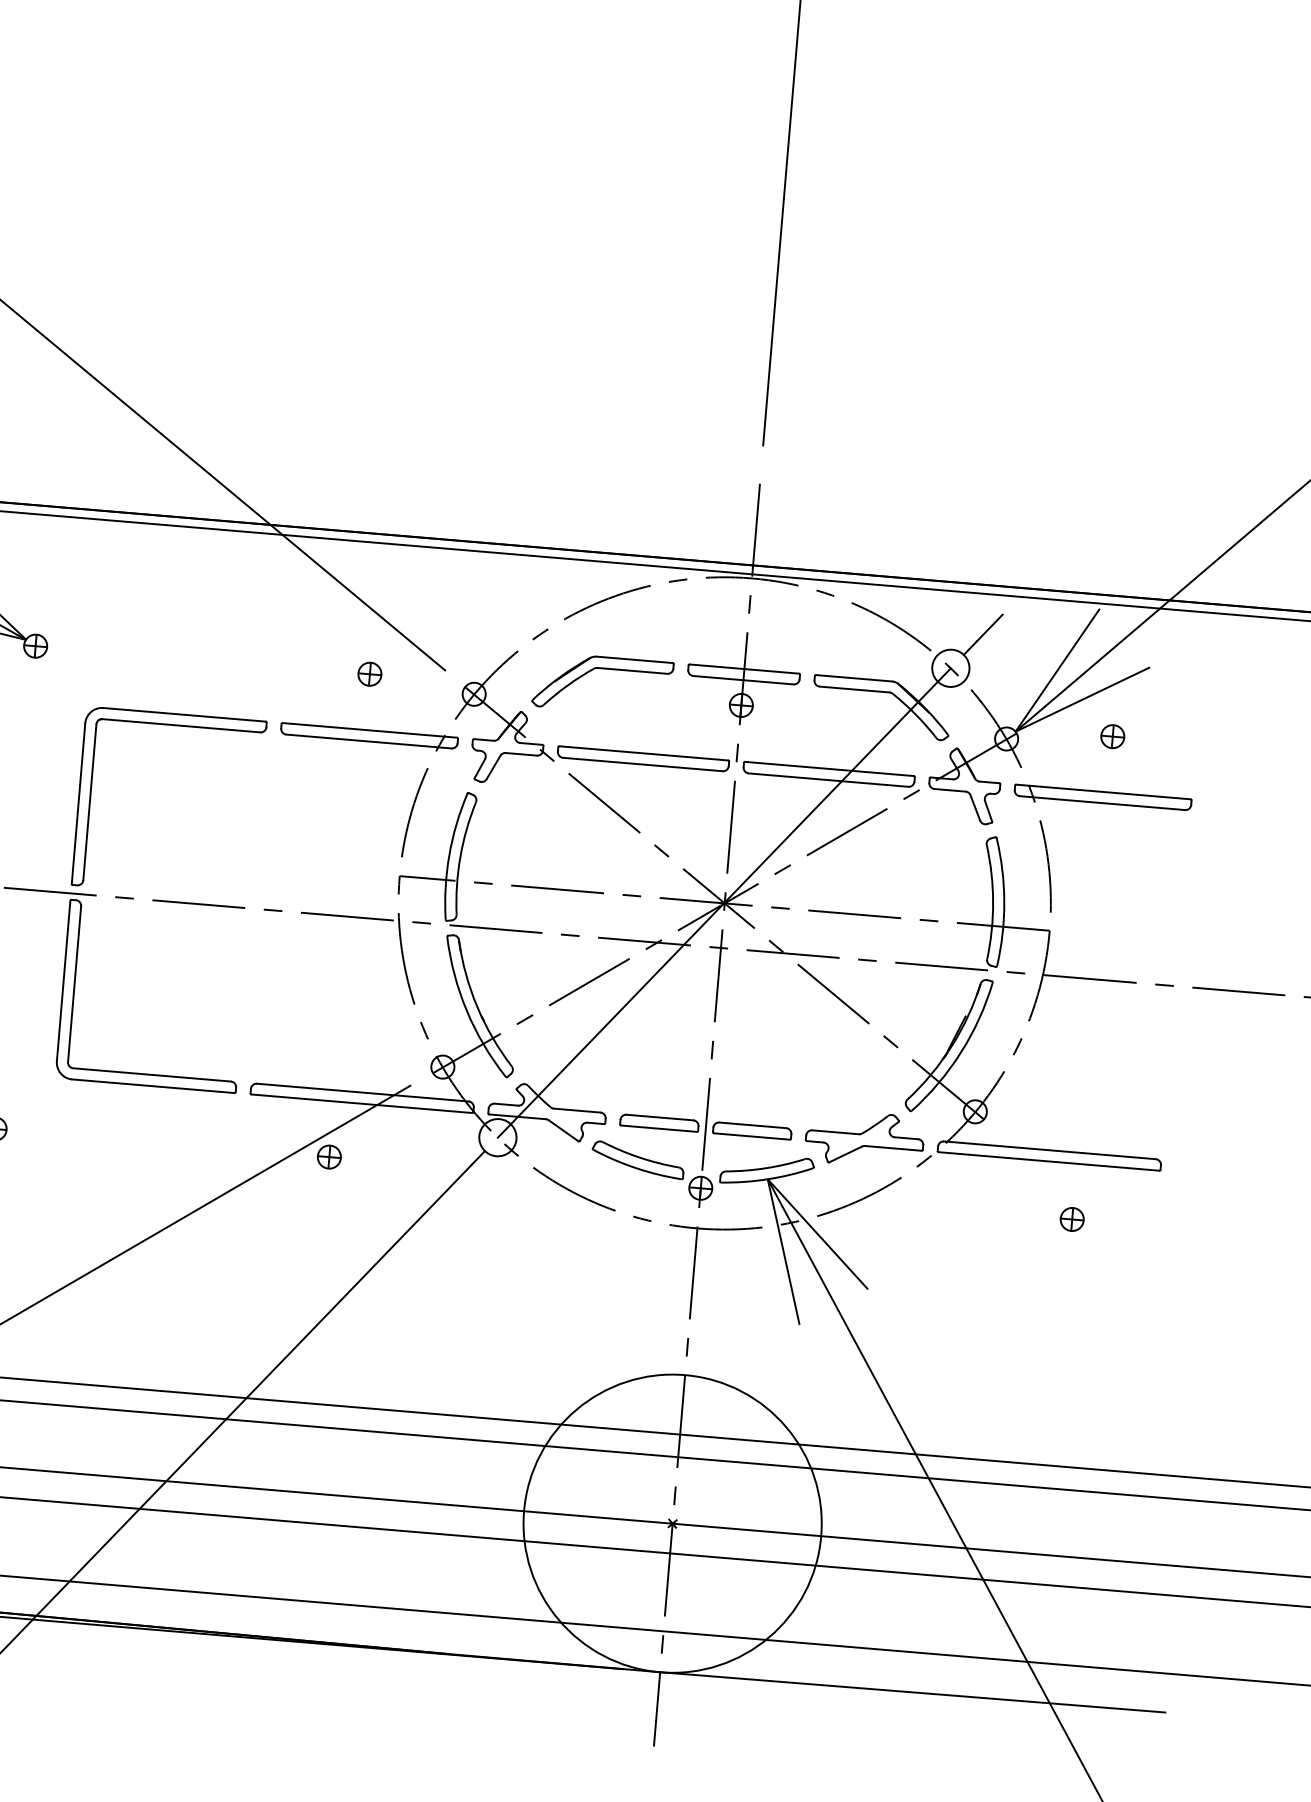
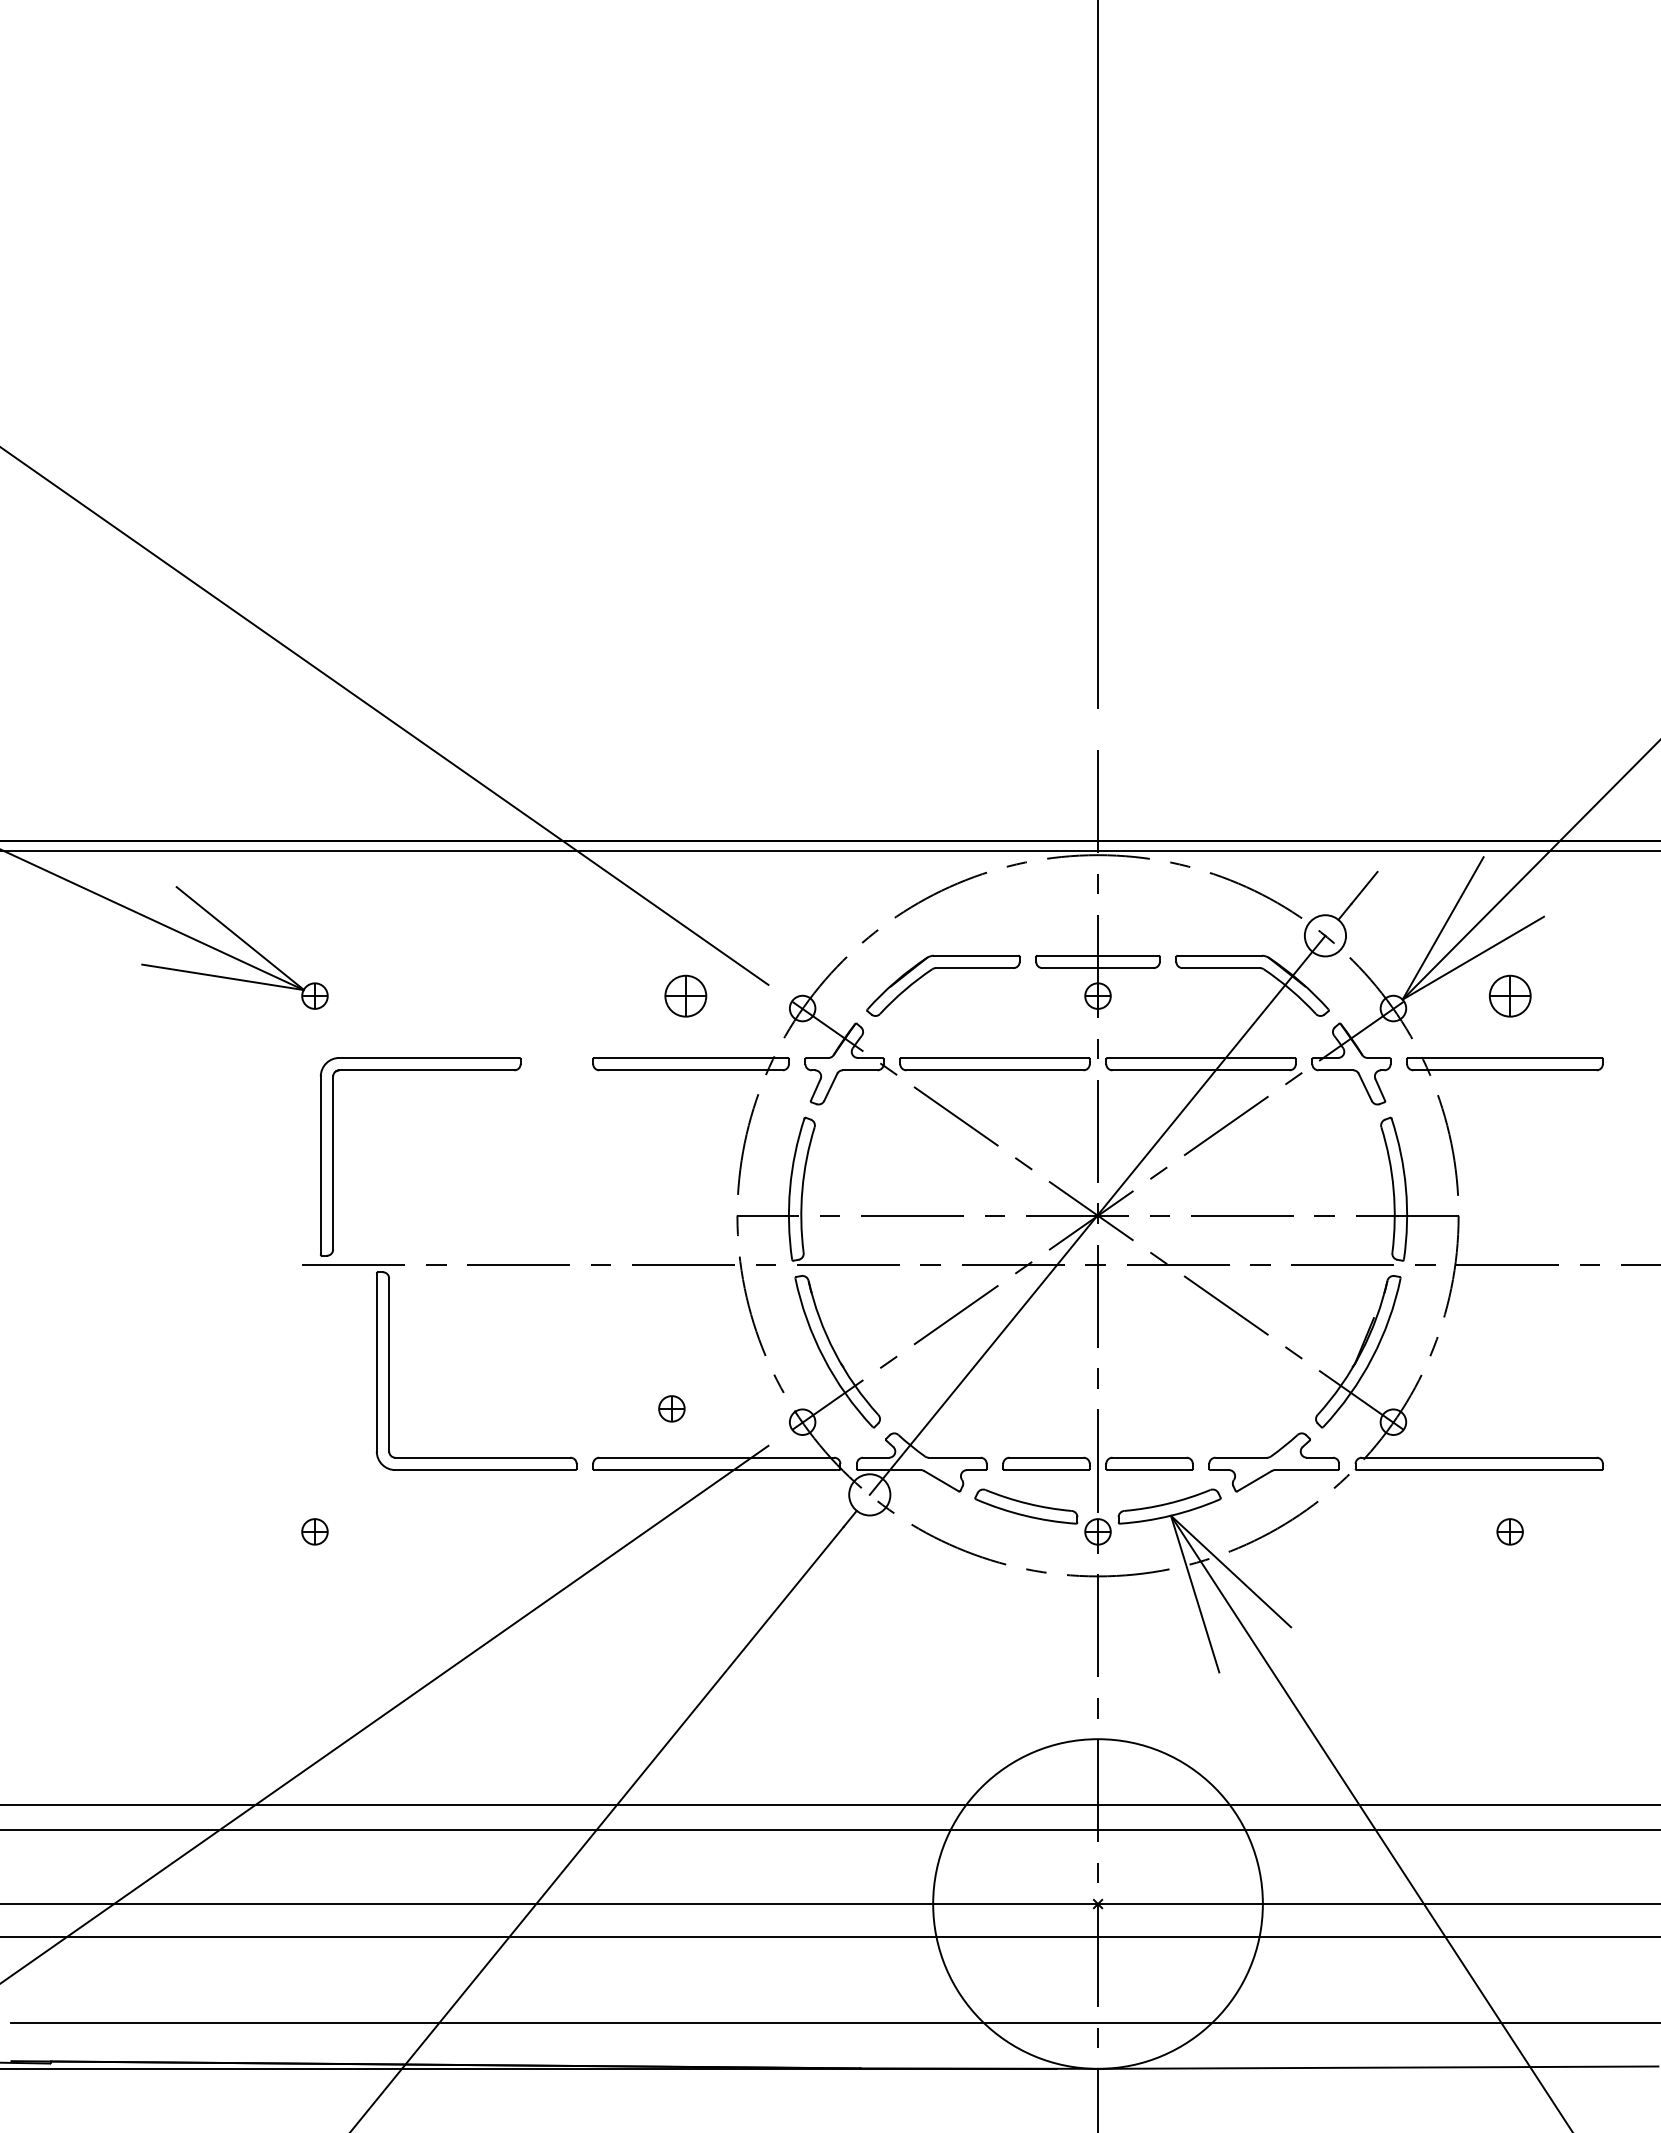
part: (369, 673) -> (685, 995), size x1.6
part: (175, 725) -> (420, 1070), moved
part: (1112, 736) -> (1509, 995), size x1.6
part: (329, 1156) -> (671, 1408), moved

